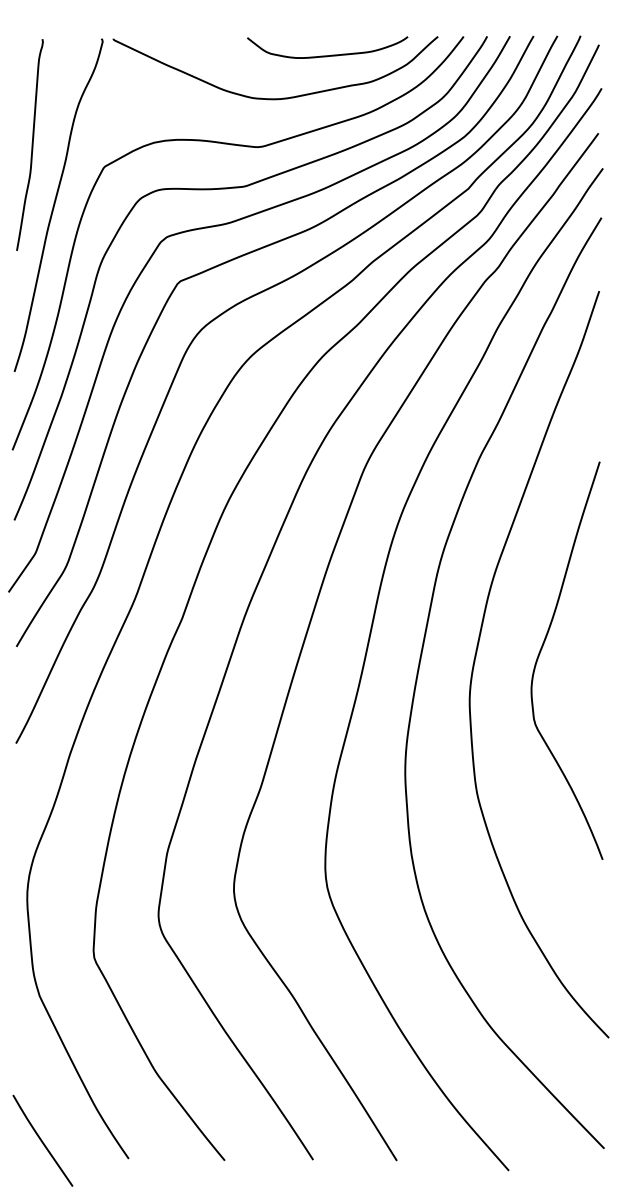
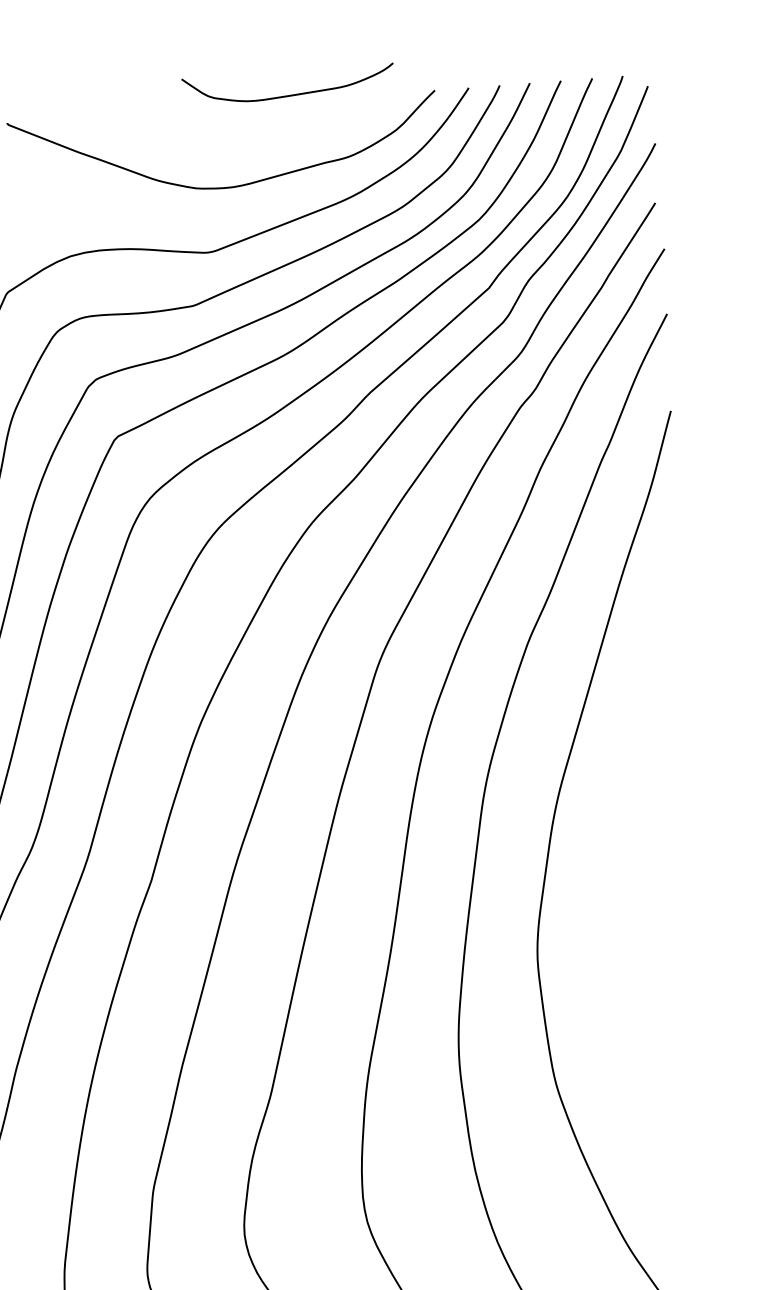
curve: (327, 55) -> (288, 95), moved
curve: (542, 649) -> (629, 888), removed

